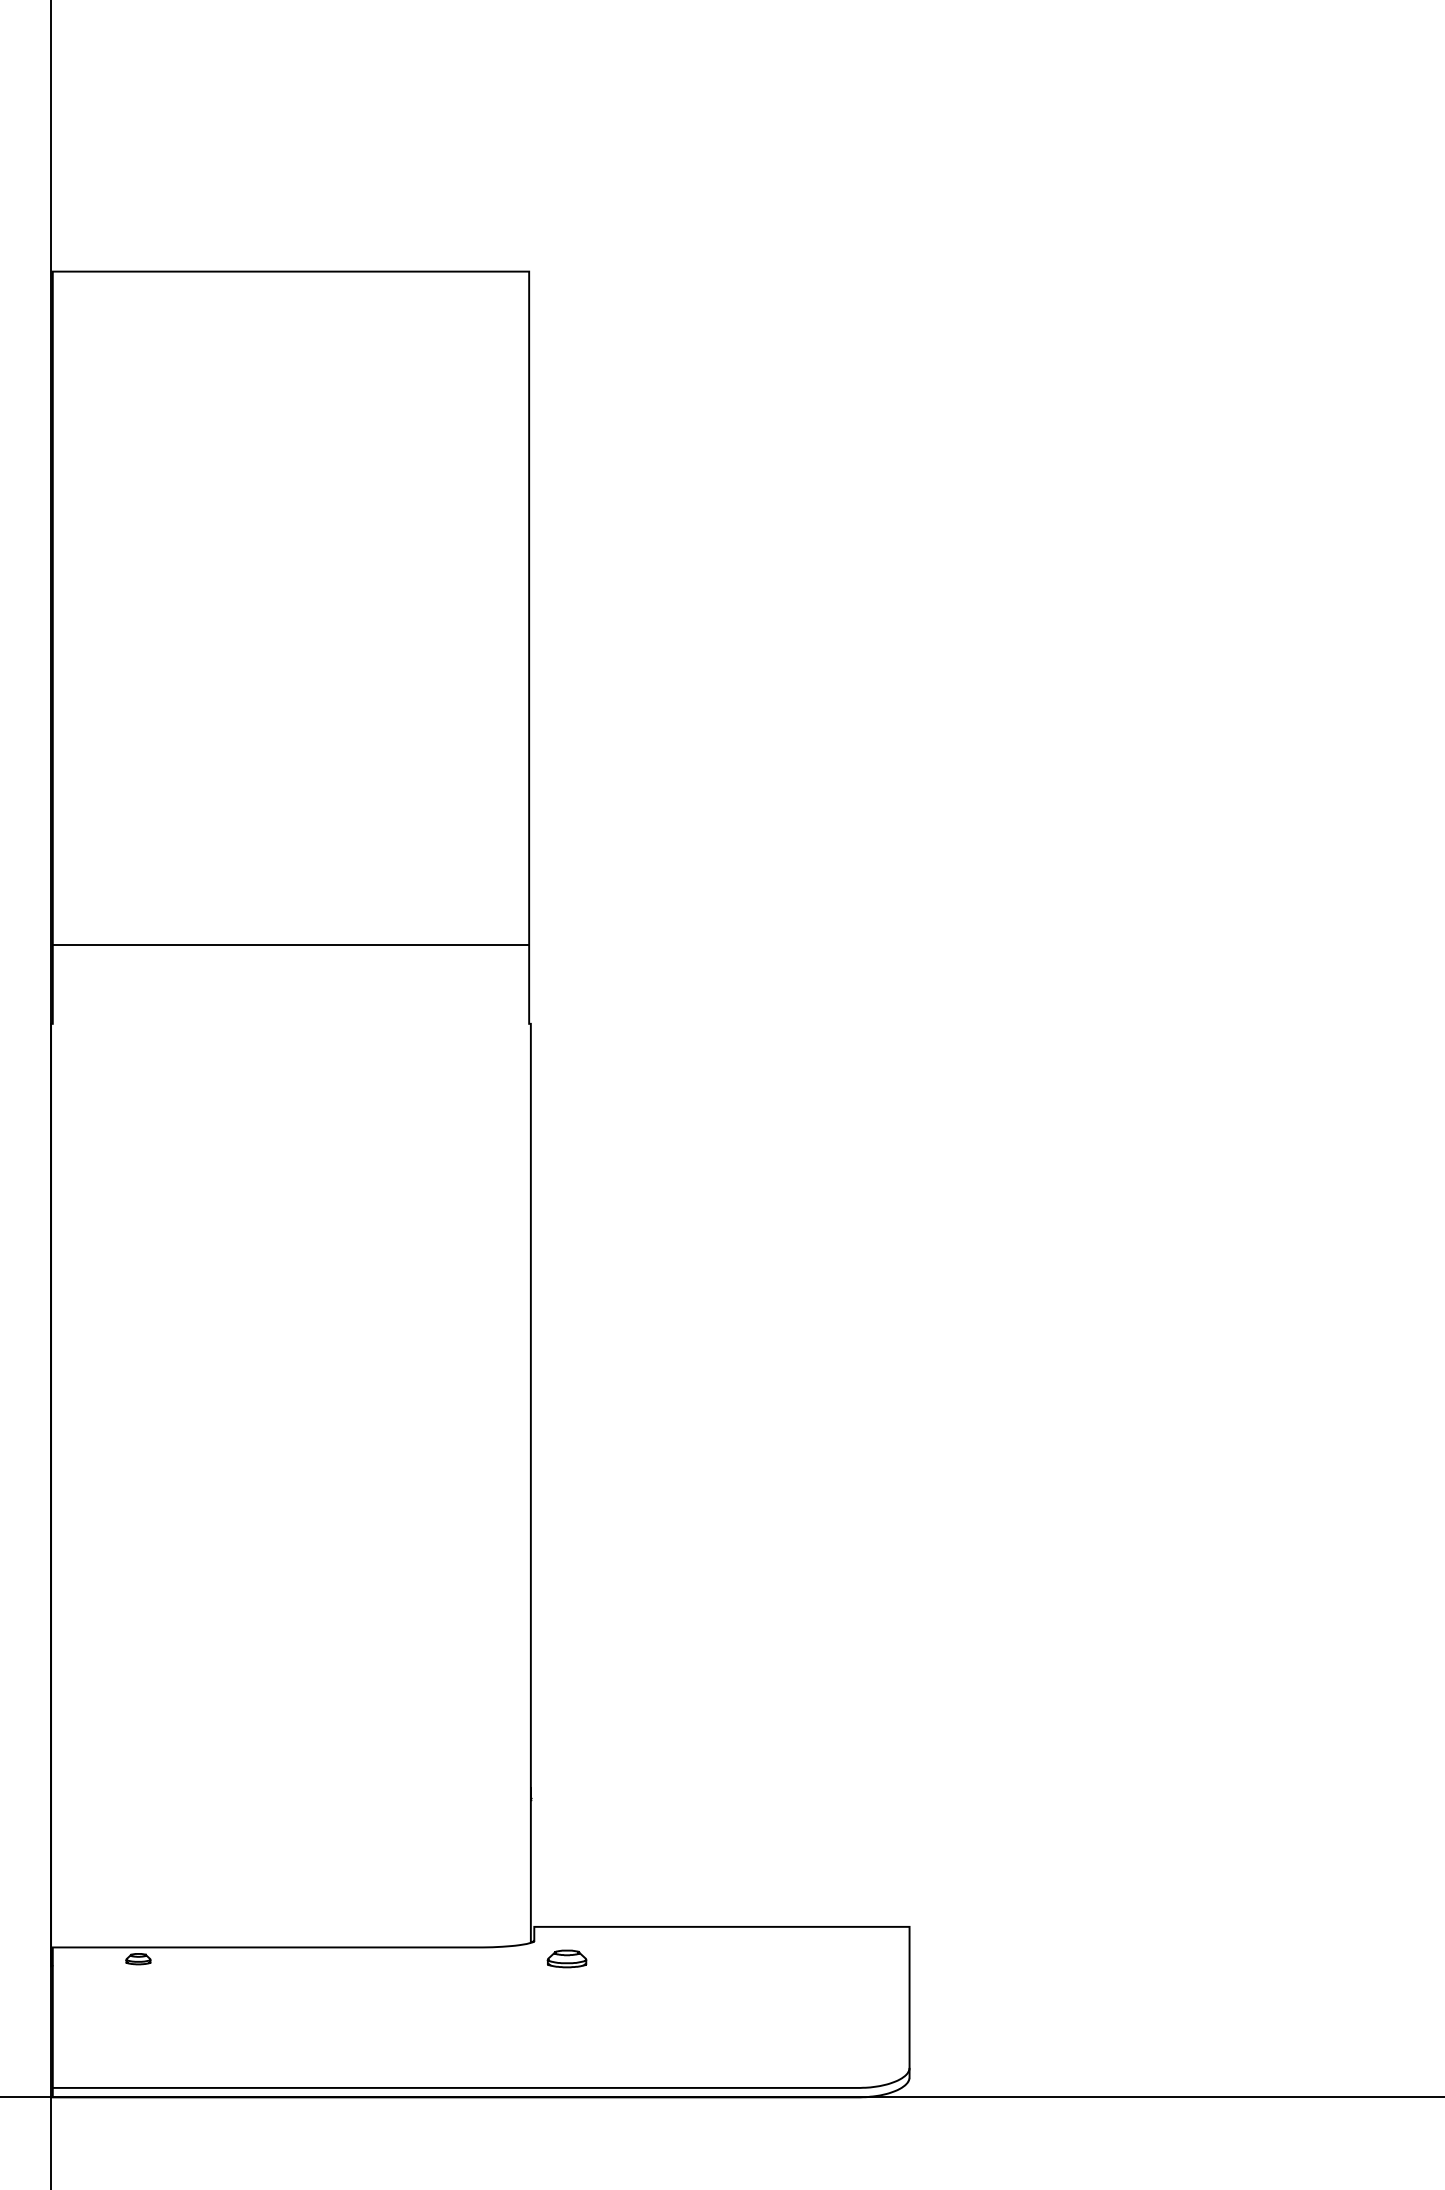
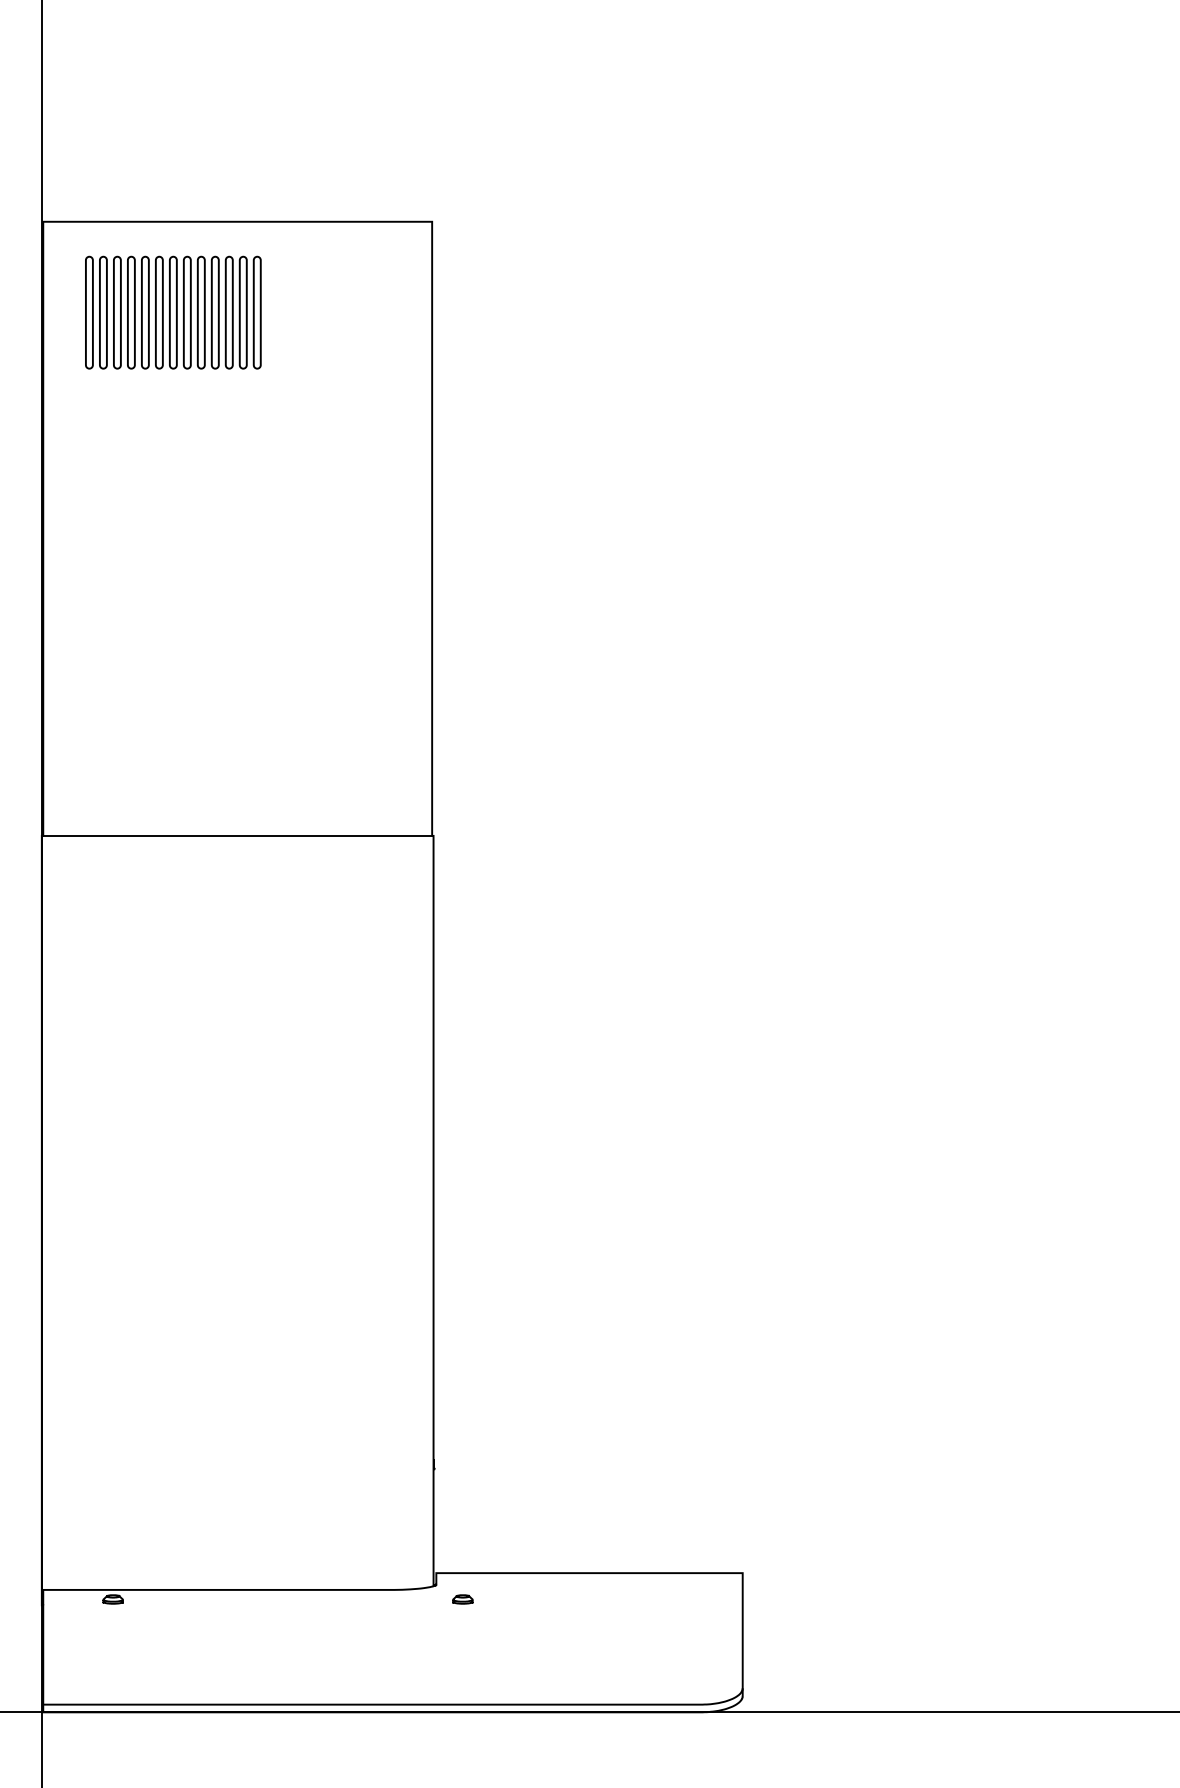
part: (212, 382) -> (173, 312), added
line: (290, 944) -> (237, 835), moved
part: (566, 1959) -> (462, 1599), size x0.62

